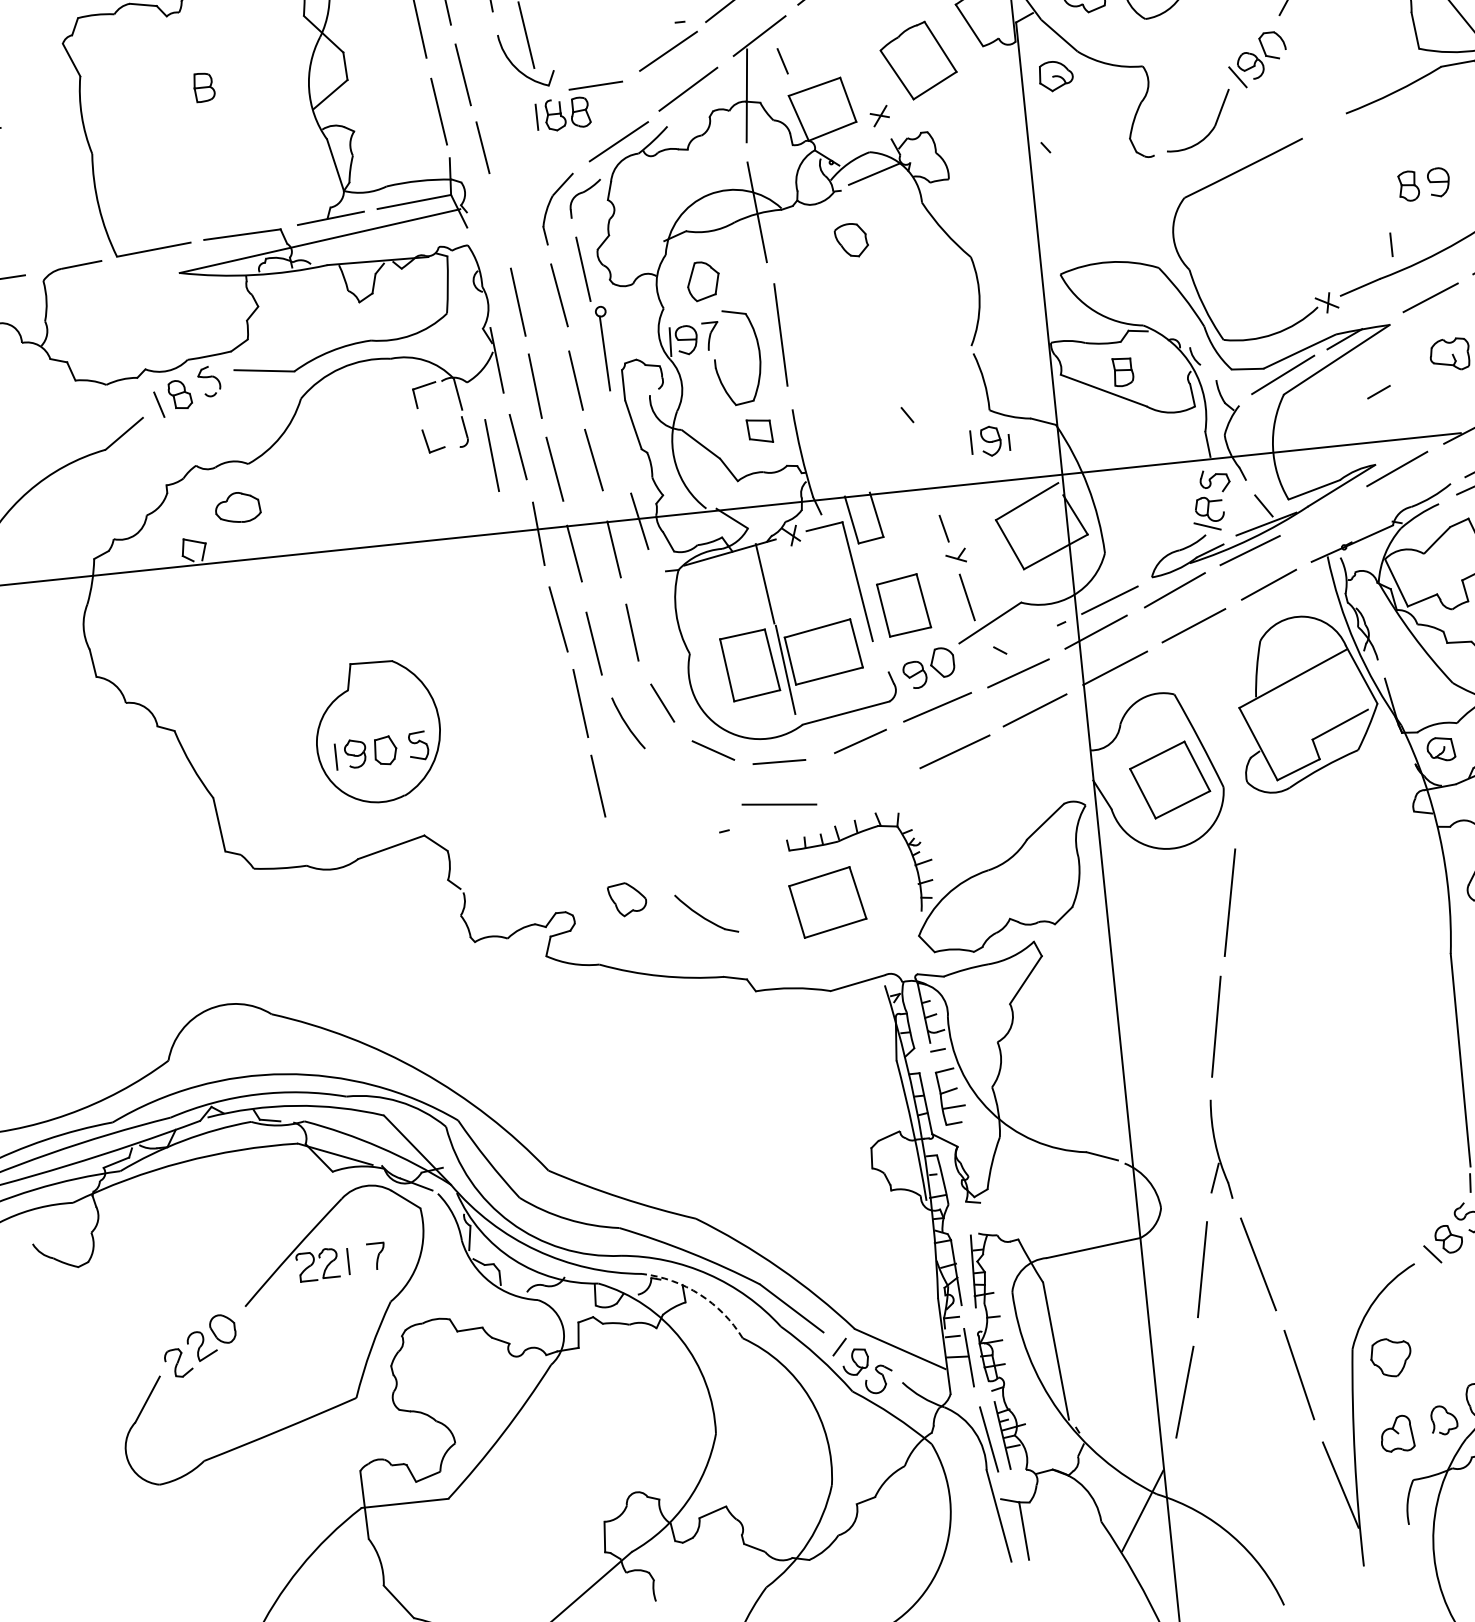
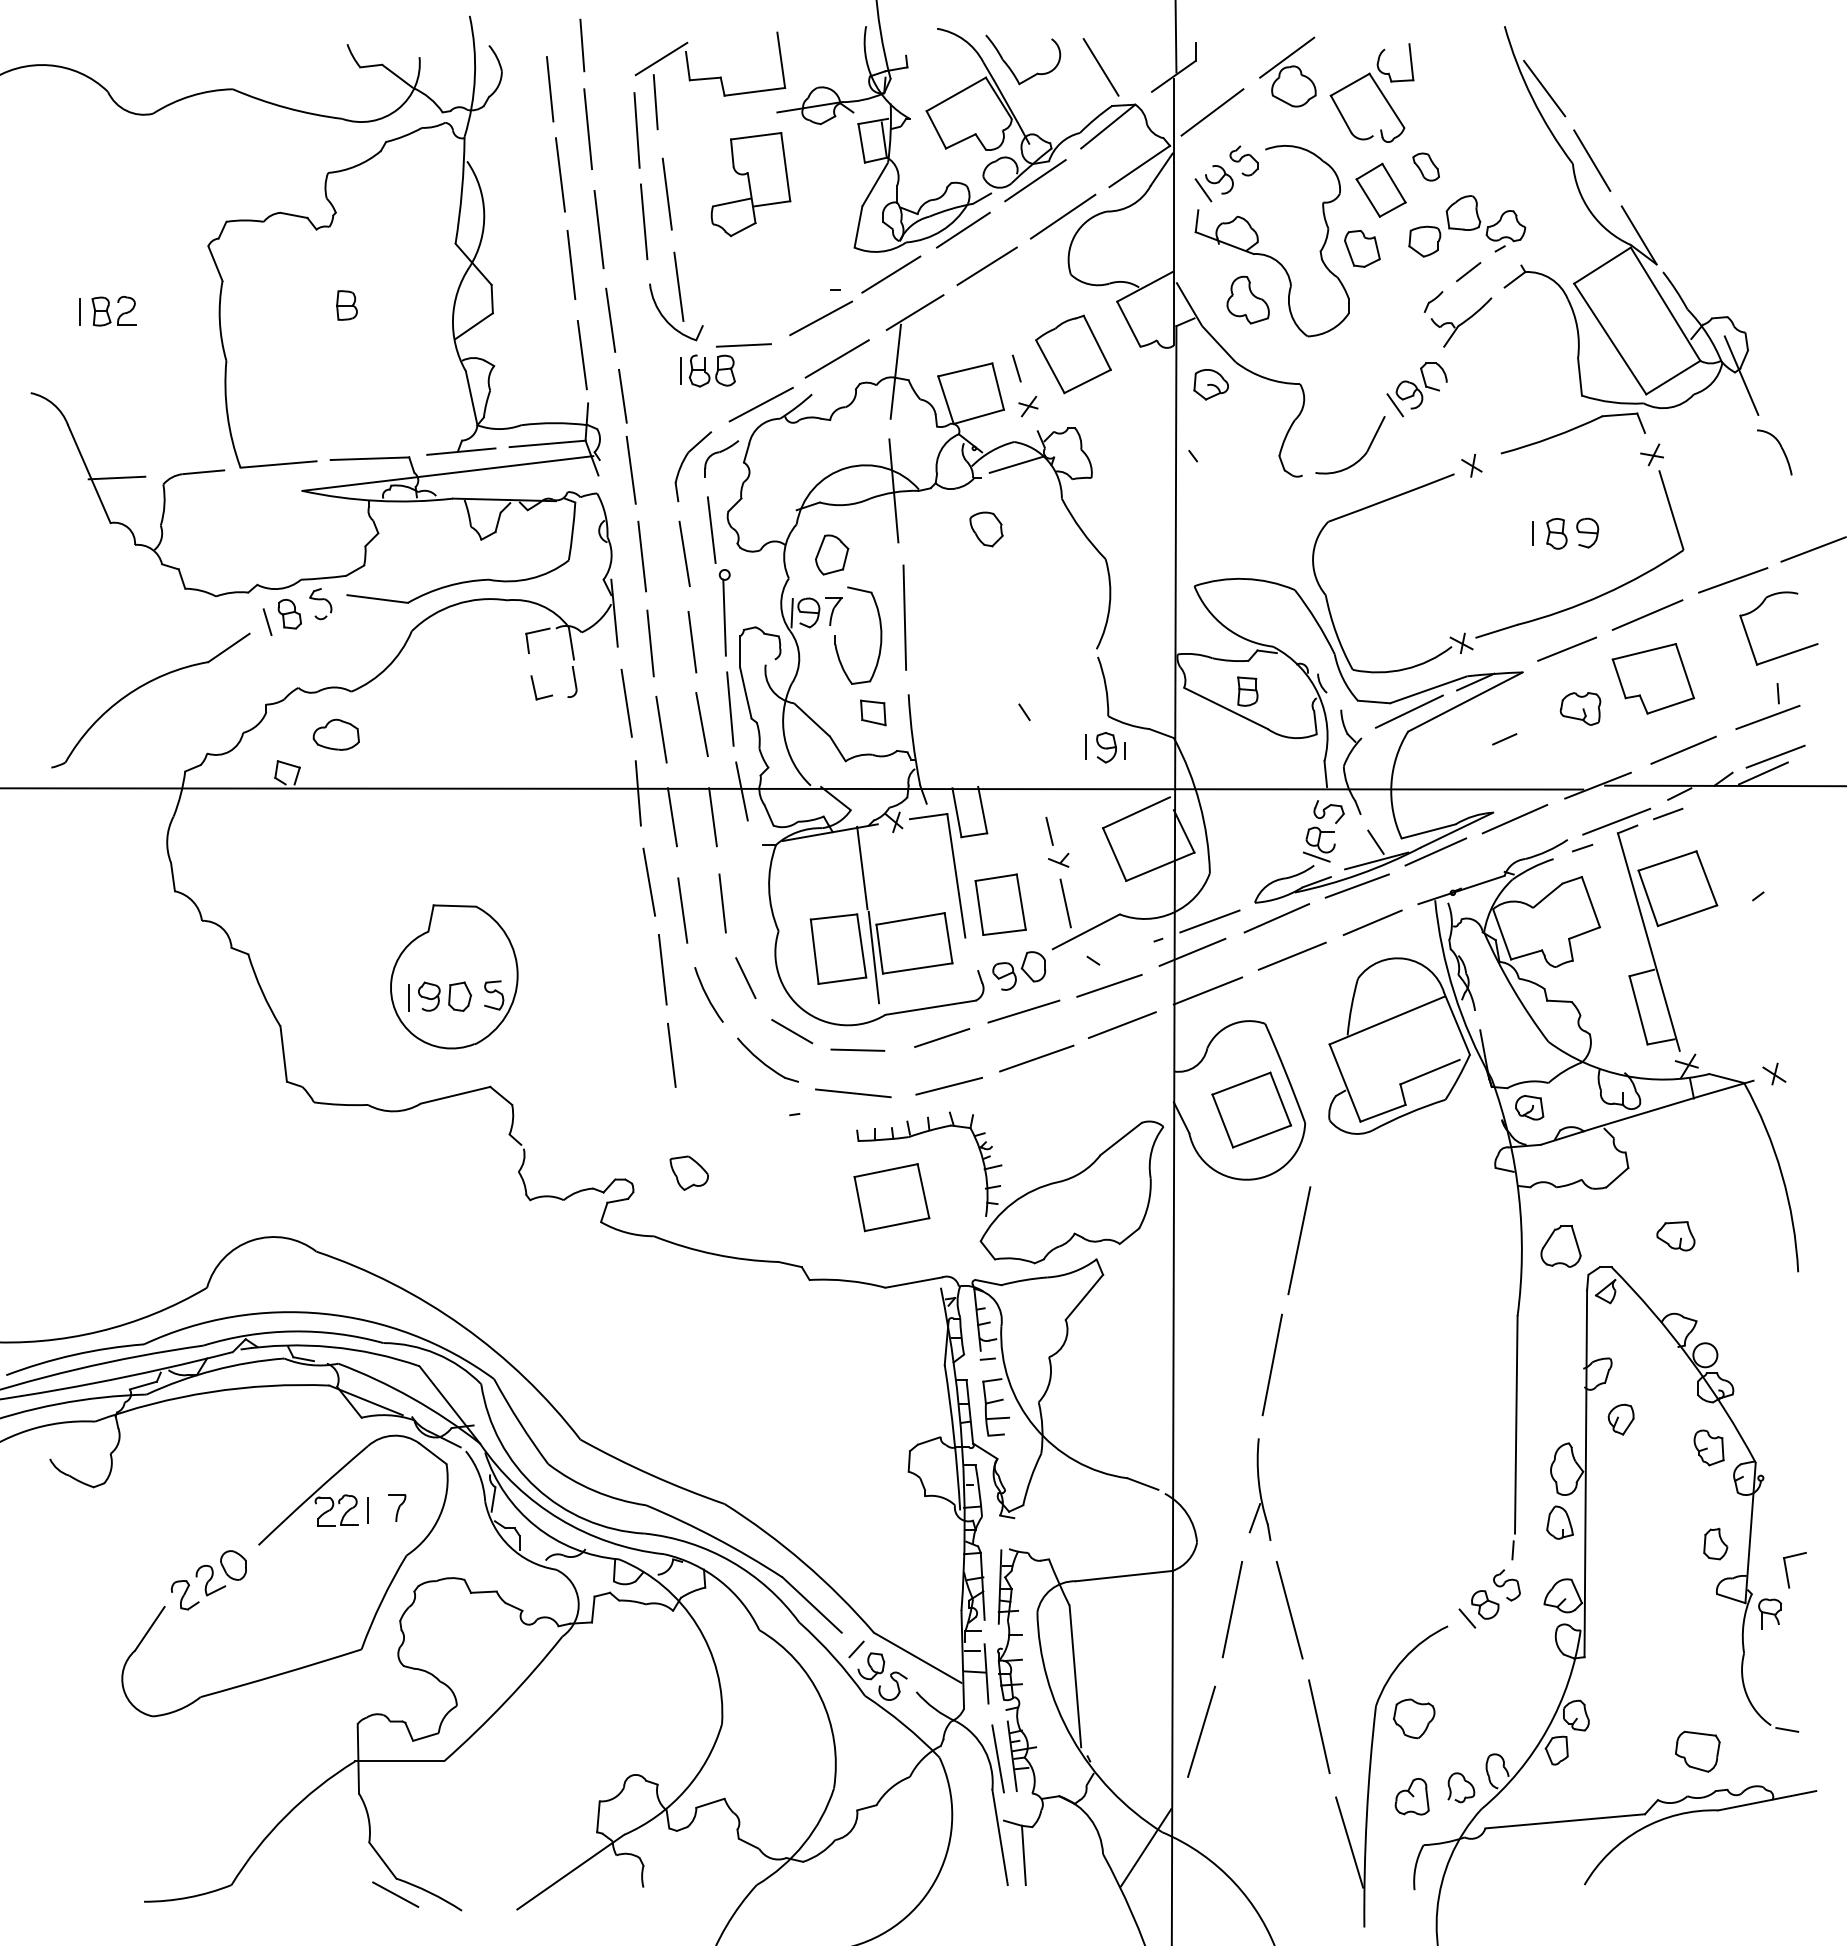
line: (782, 61) -> (1016, 368), moved
part: (1318, 128) -> (1471, 465), added
line: (497, 218) -> (630, 469), added
line: (1390, 245) -> (1532, 533), moved
line: (492, 454) -> (730, 708), moved
line: (1322, 508) -> (1435, 851), added
line: (872, 787) -> (949, 1085), added
part: (706, 913) -> (767, 1059), moved
arc: (699, 1294) -> (720, 1581), dashed -> solid

